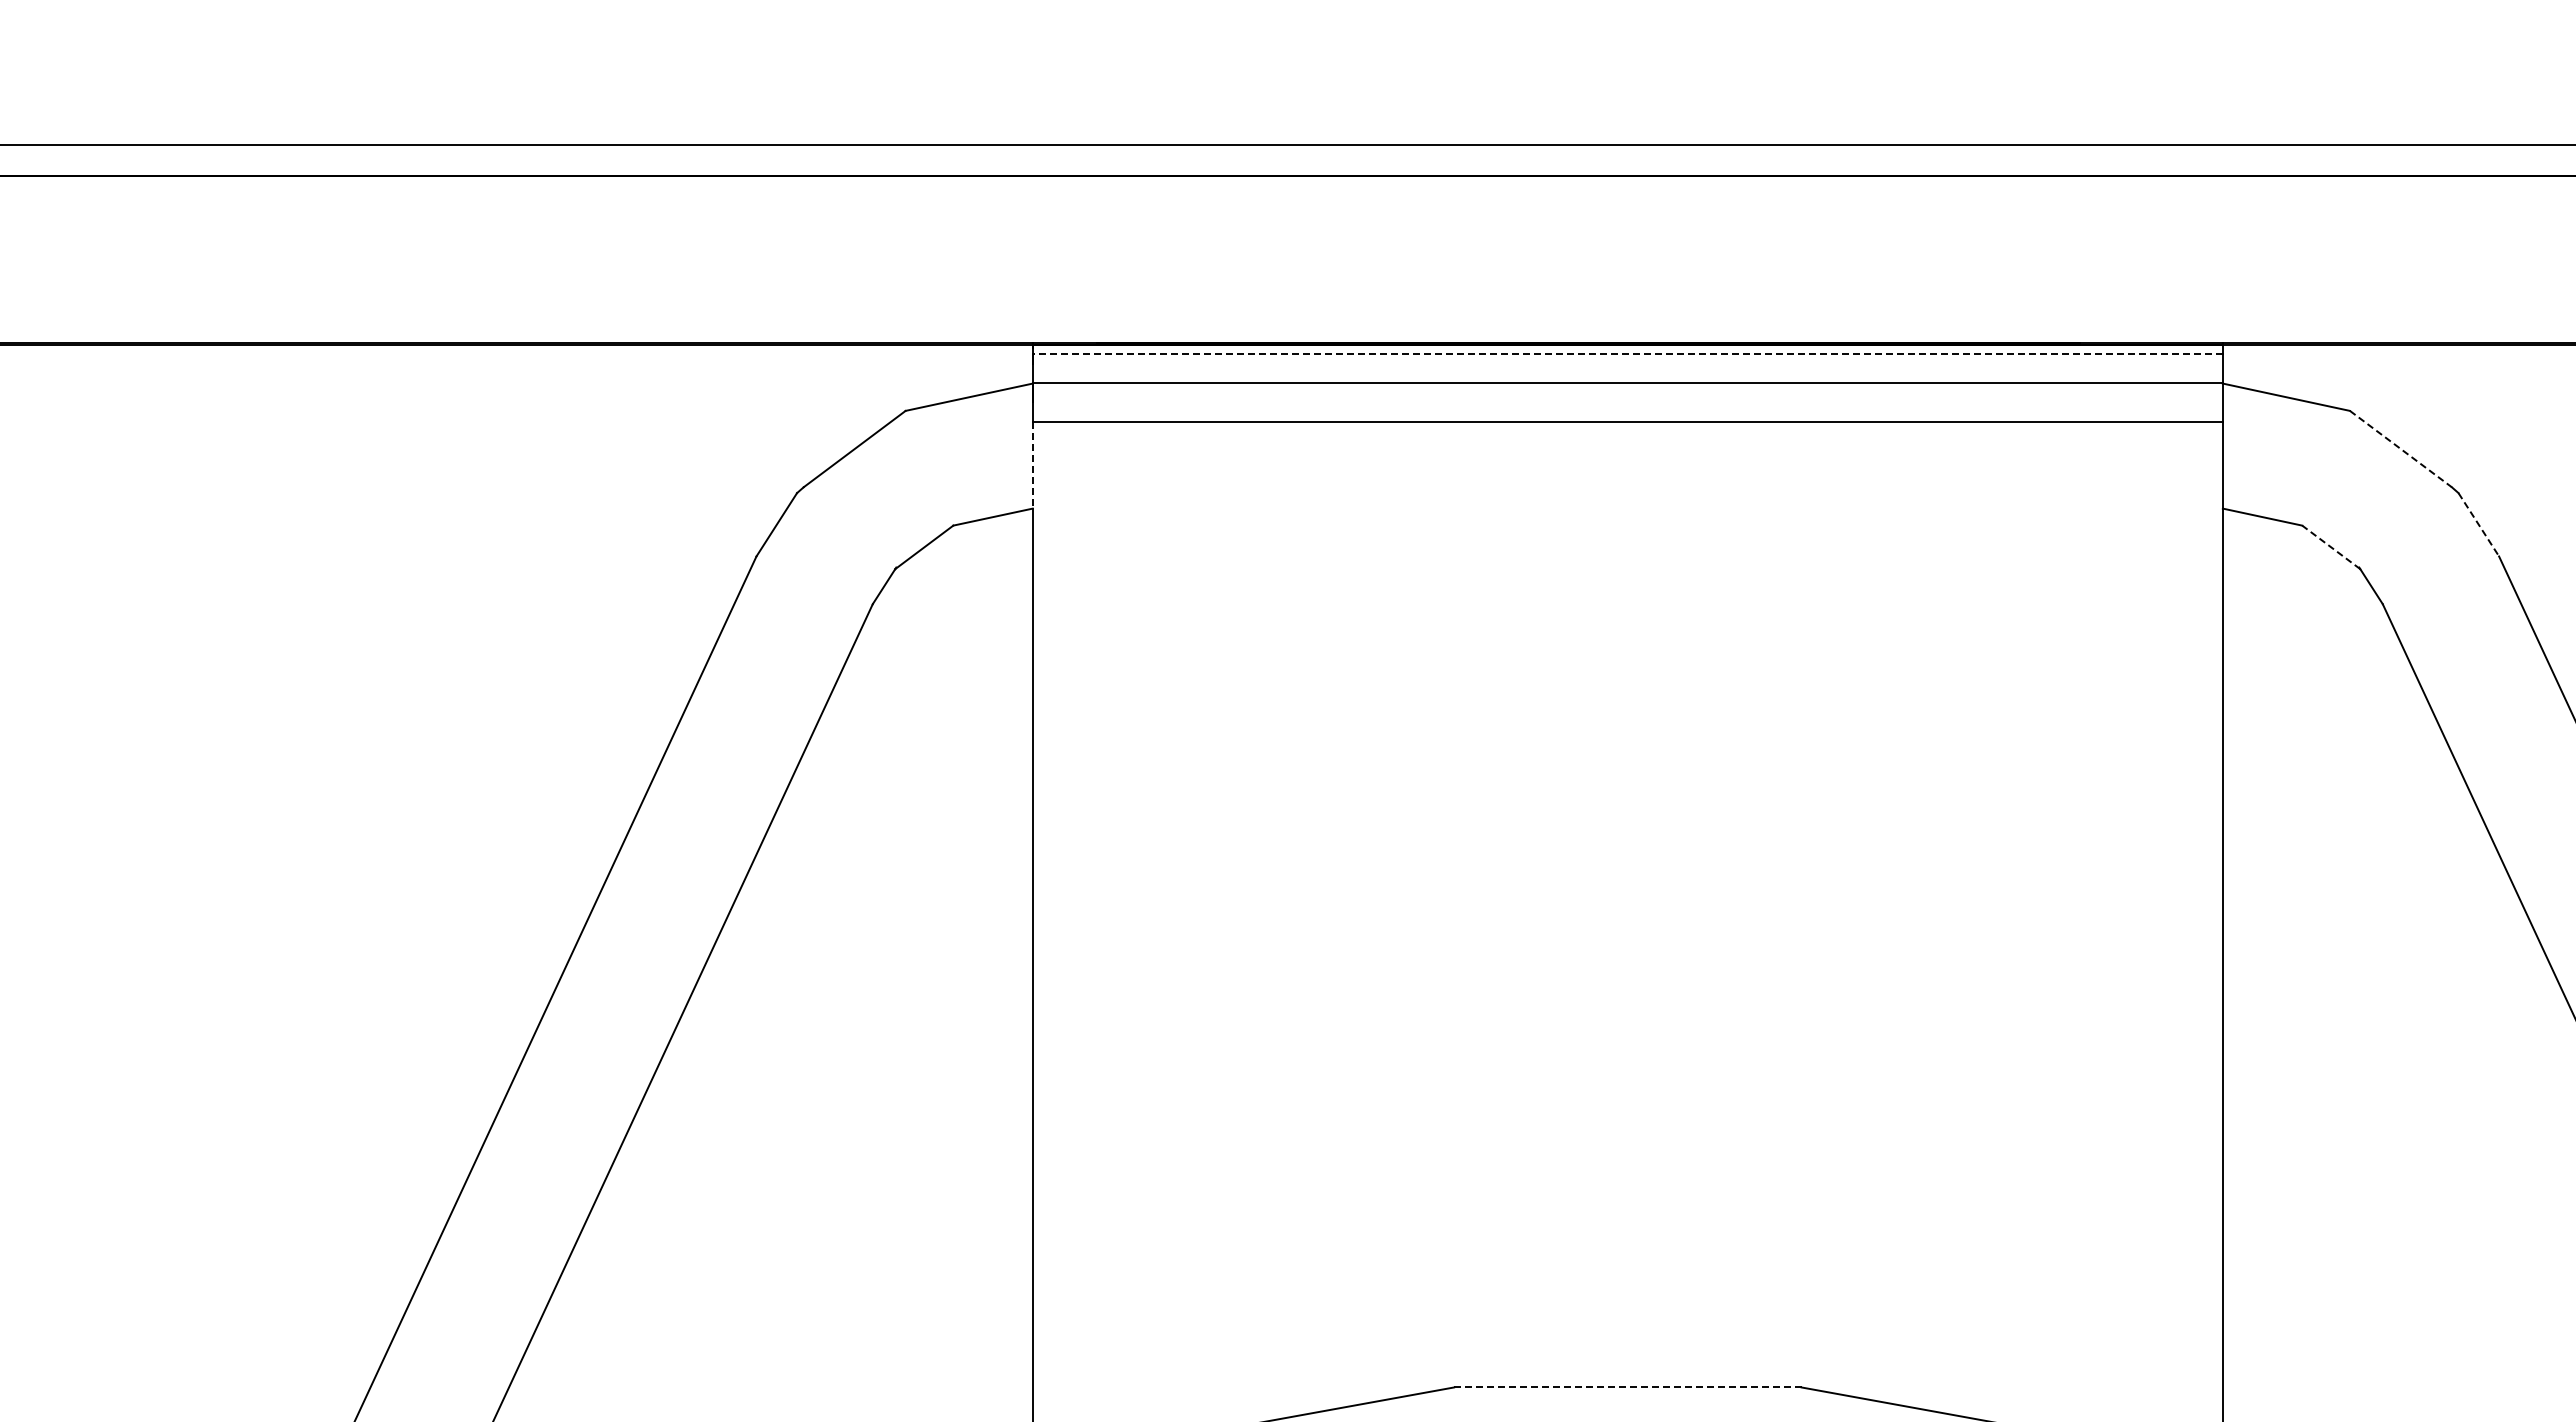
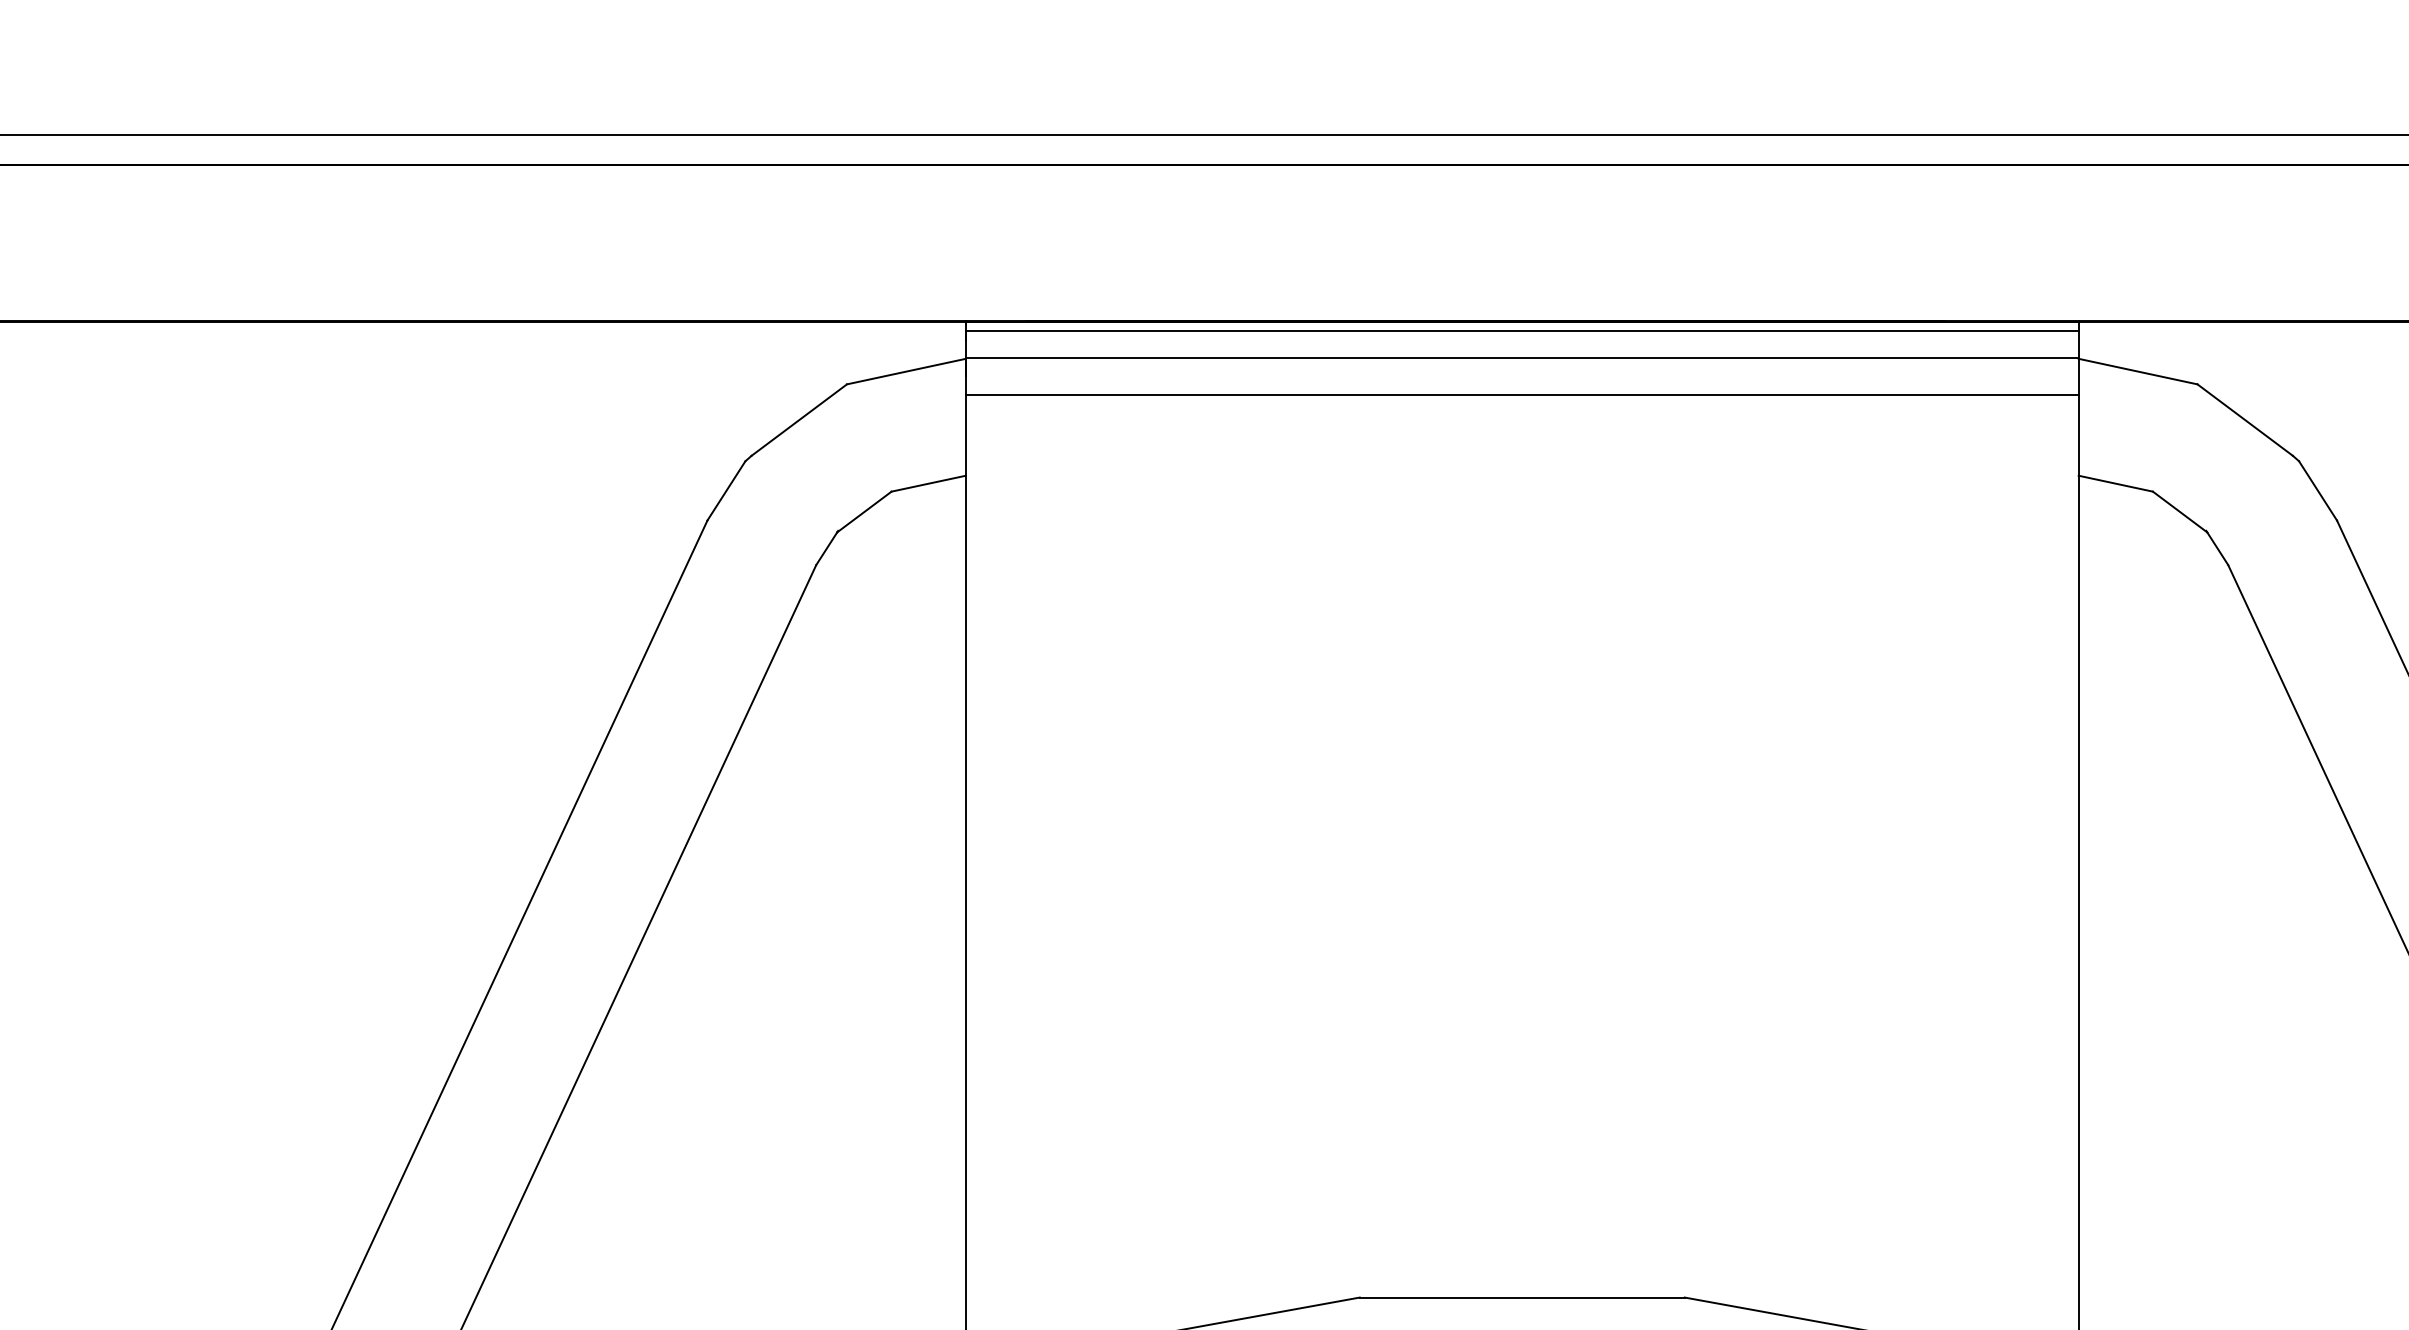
line: (1627, 353) -> (1521, 330), dashed -> solid
line: (2400, 449) -> (2244, 420), dashed -> solid
line: (1032, 465) -> (965, 435), dashed -> solid
line: (2478, 524) -> (2317, 490), dashed -> solid
line: (2330, 547) -> (2179, 512), dashed -> solid
line: (1627, 1387) -> (1521, 1297), dashed -> solid

